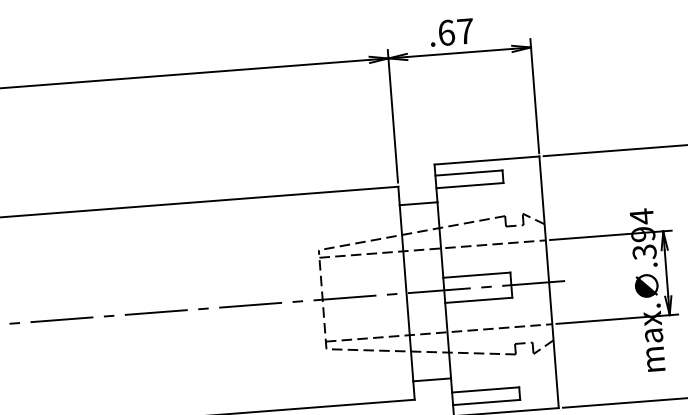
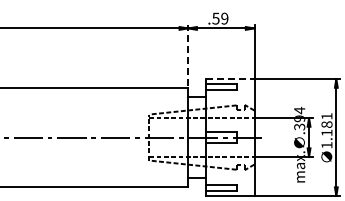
text: (456, 31) -> (220, 18), .67 -> .59
line: (393, 116) -> (188, 55), solid -> dashed
line: (487, 161) -> (230, 79), solid -> dashed

